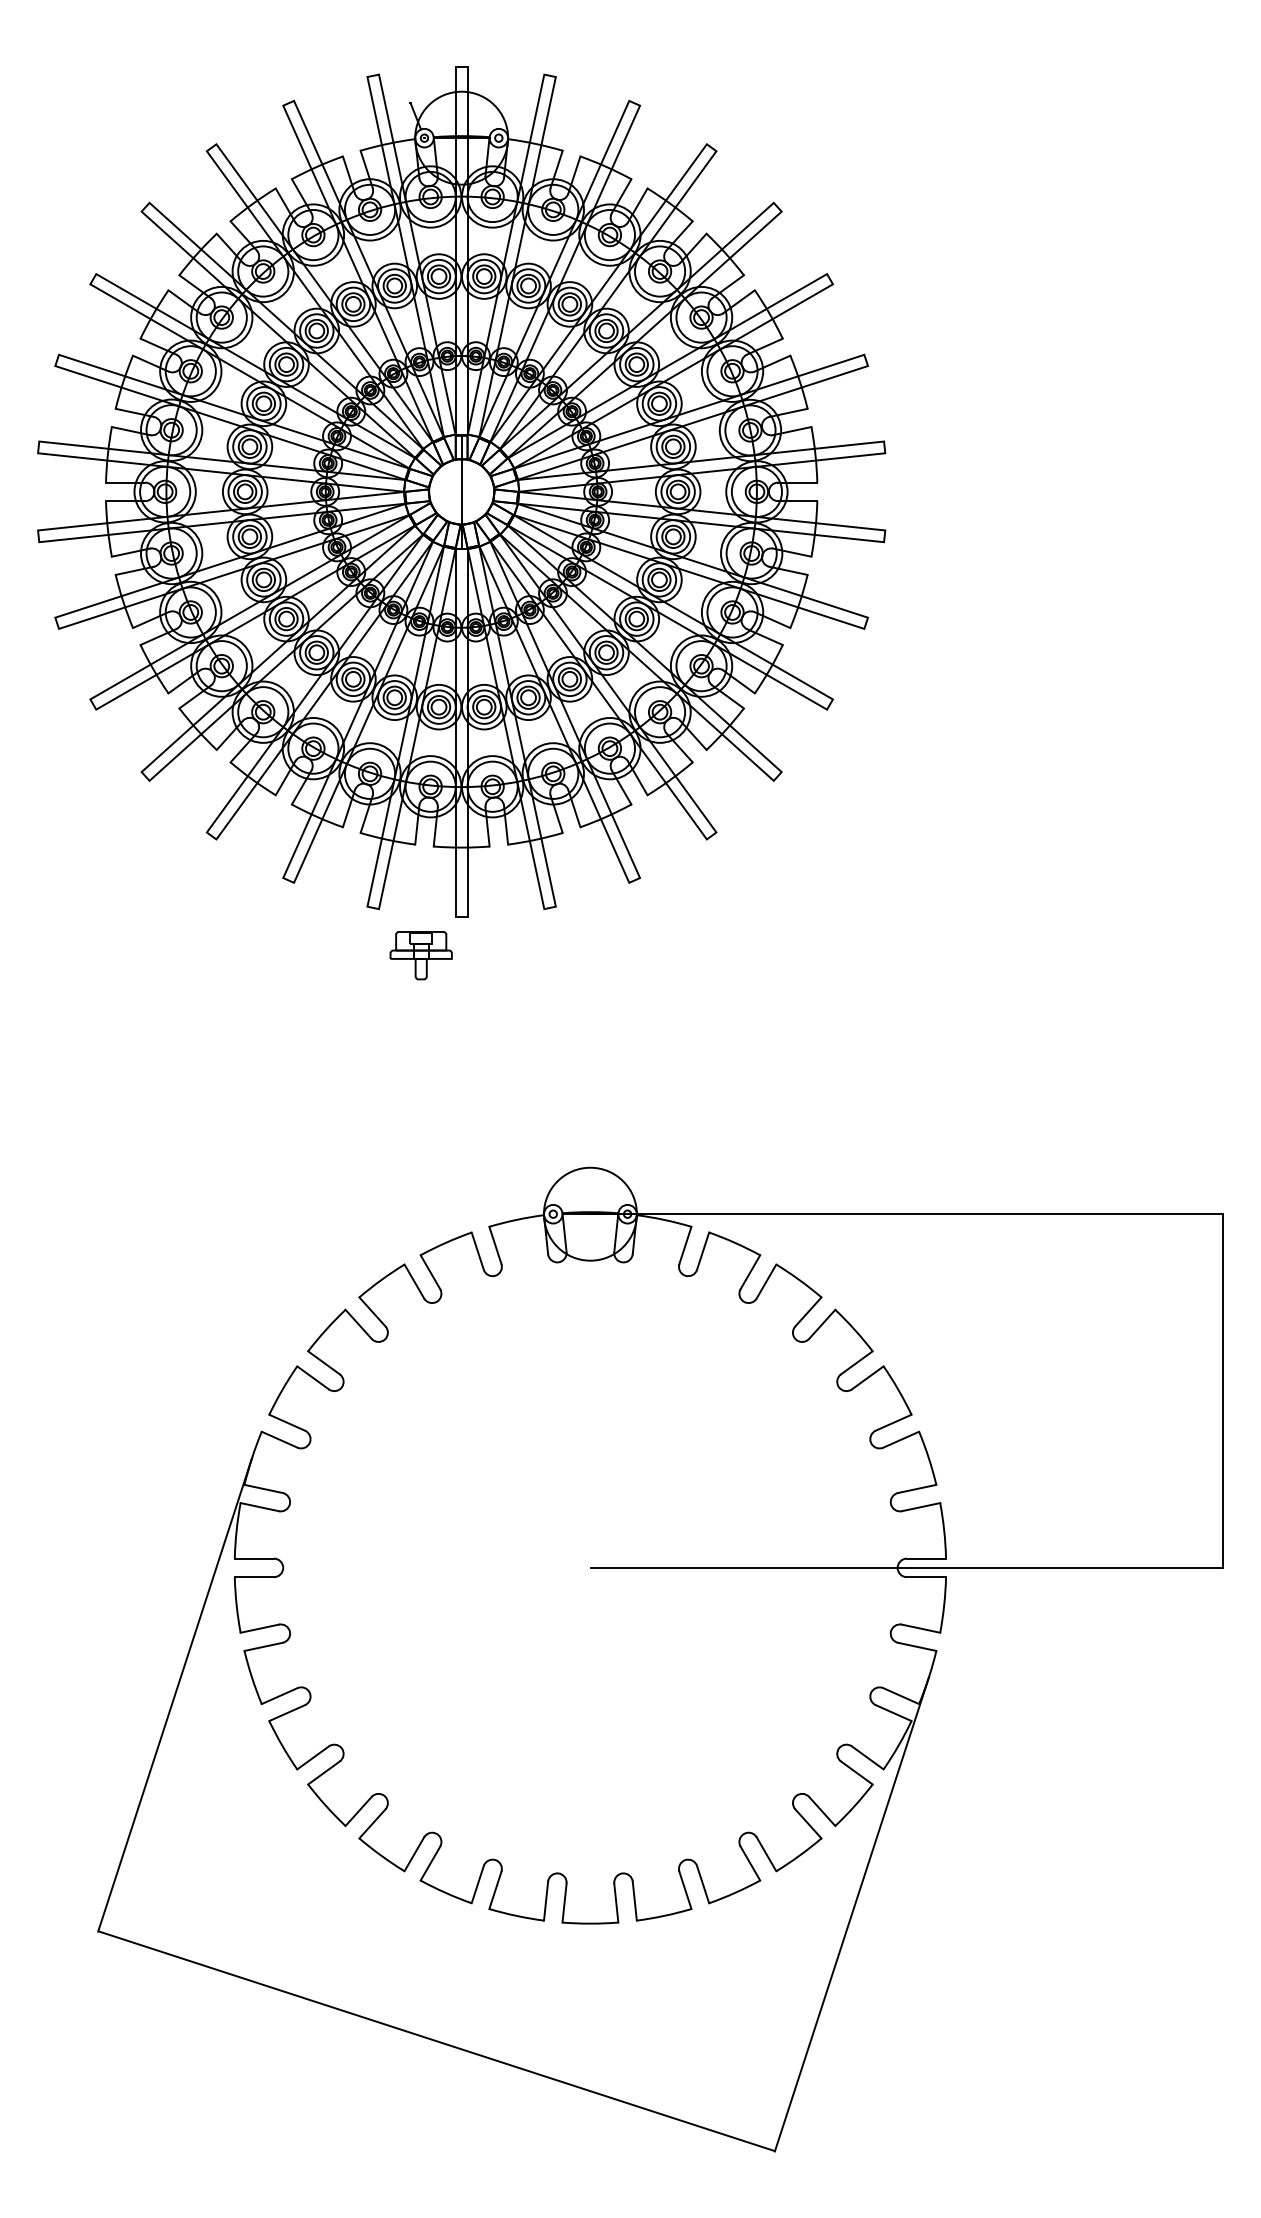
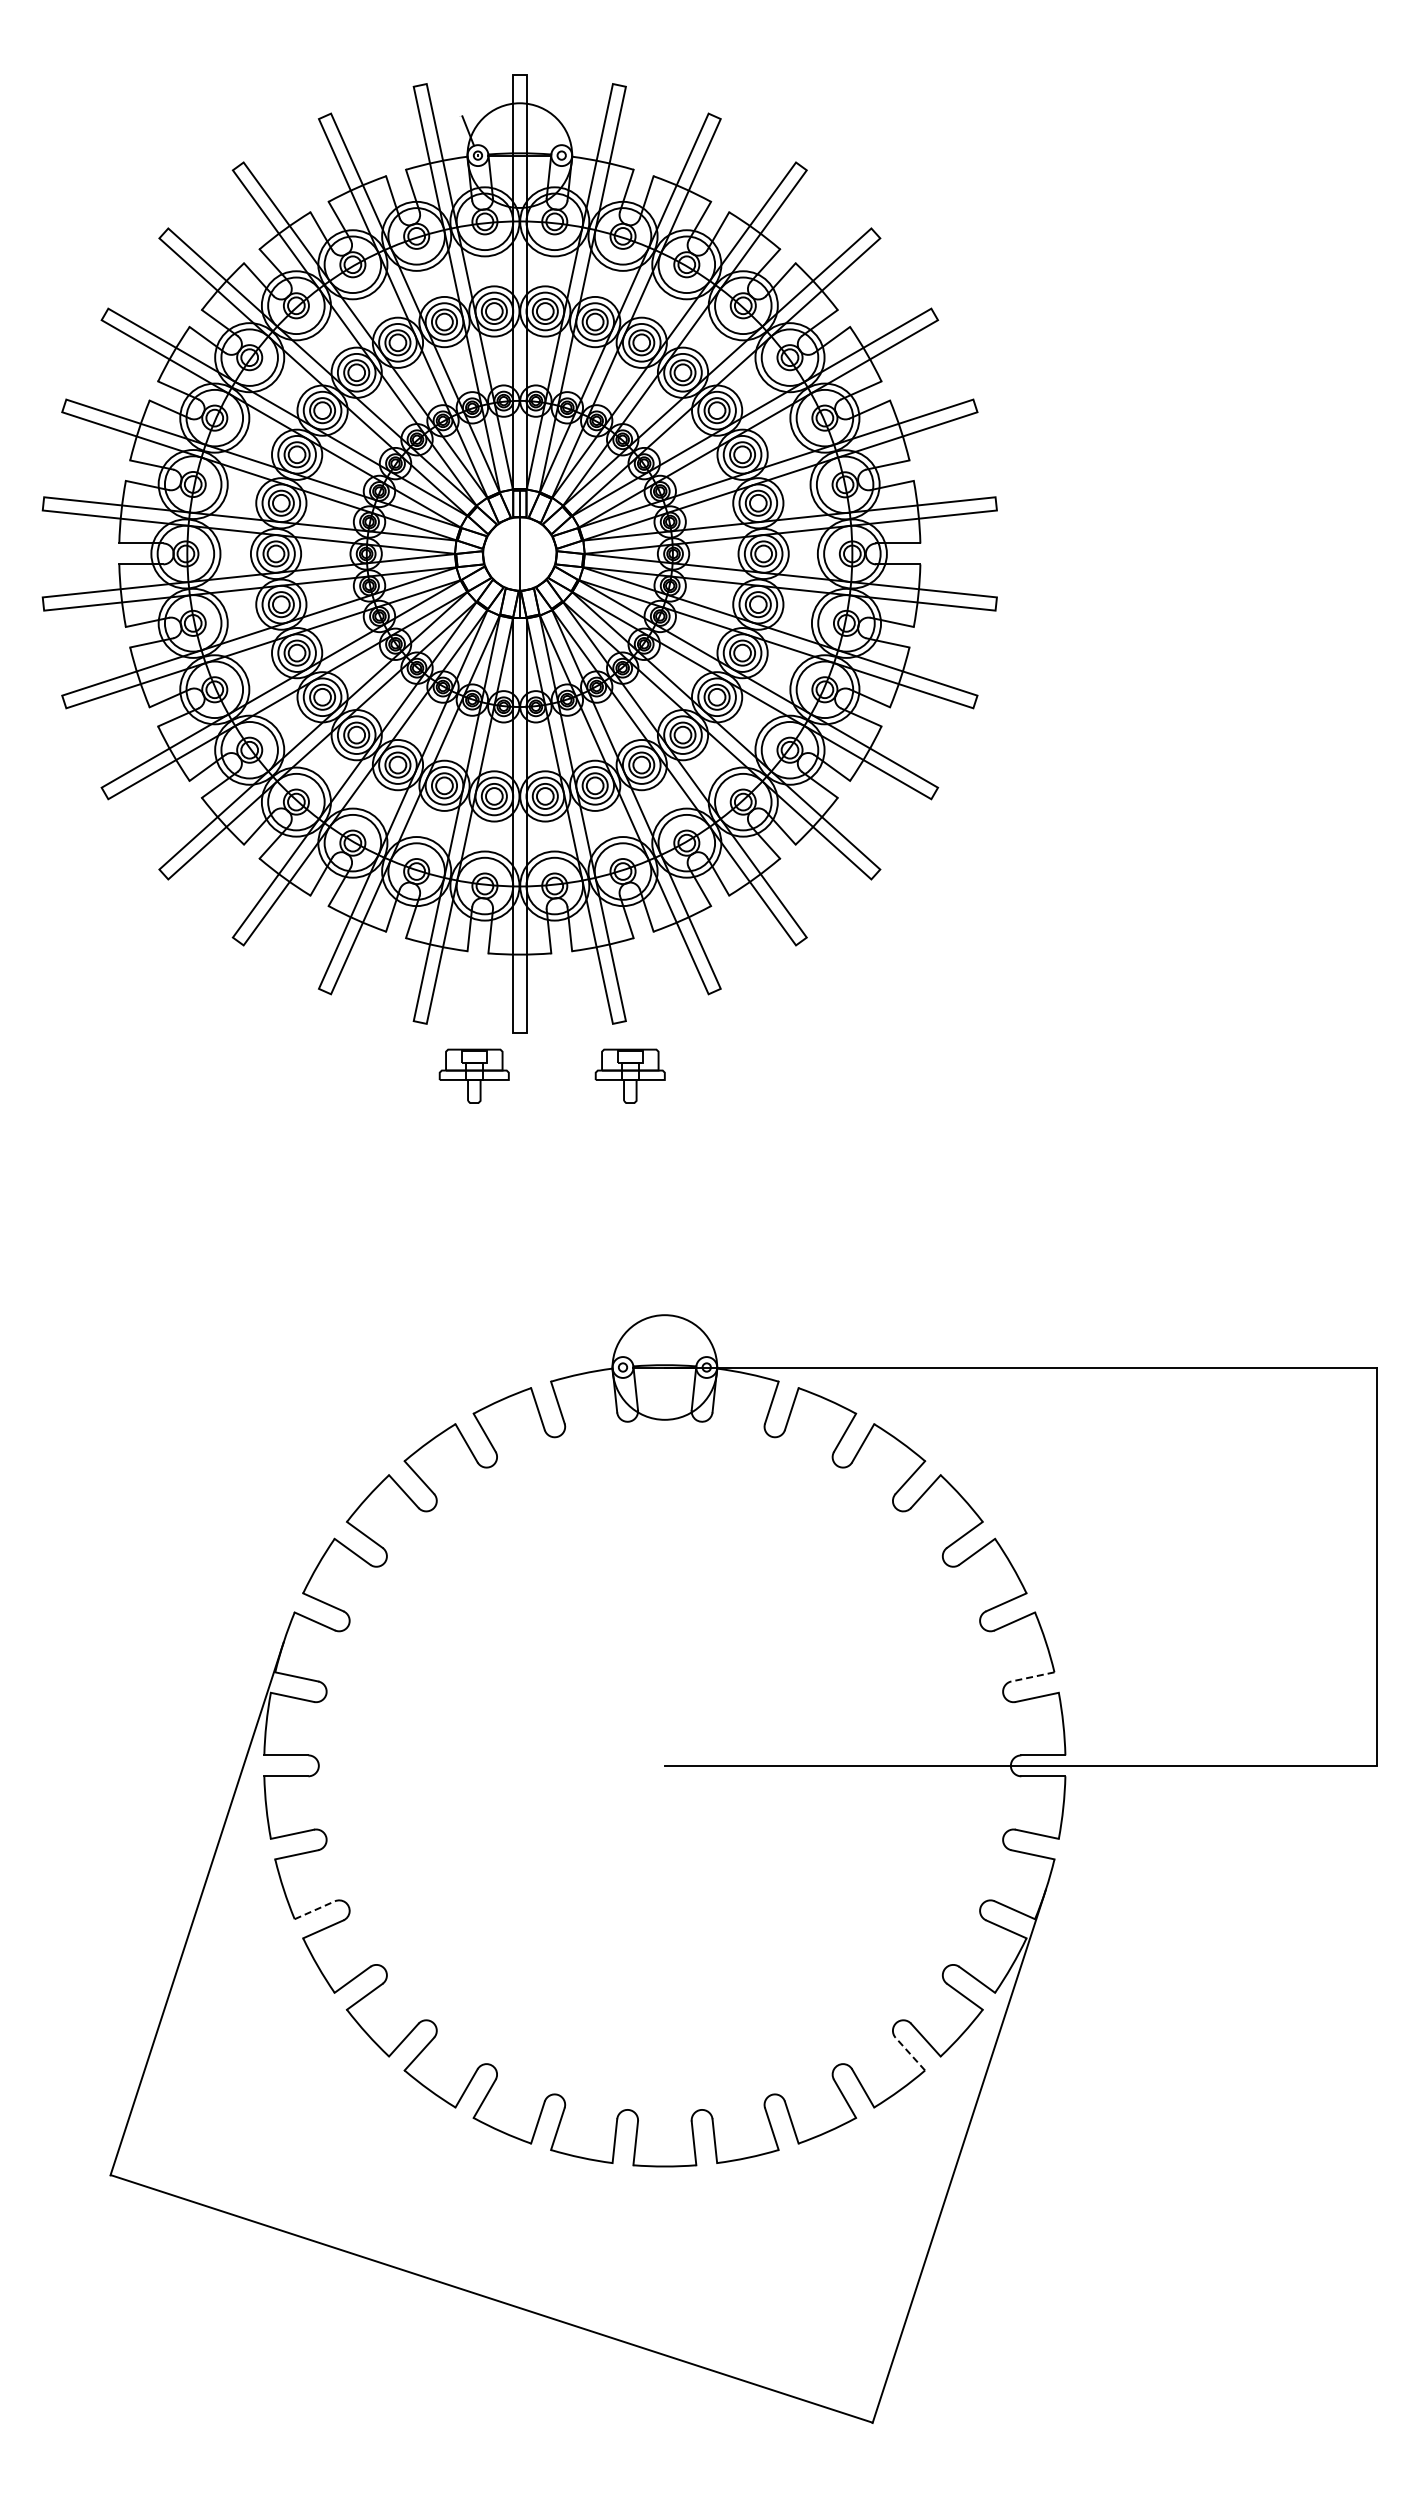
part: (559, 954) -> (629, 1075), added
line: (916, 1489) -> (1032, 1677), solid -> dashed
line: (280, 1696) -> (315, 1910), solid -> dashed
line: (808, 1823) -> (910, 2053), solid -> dashed

